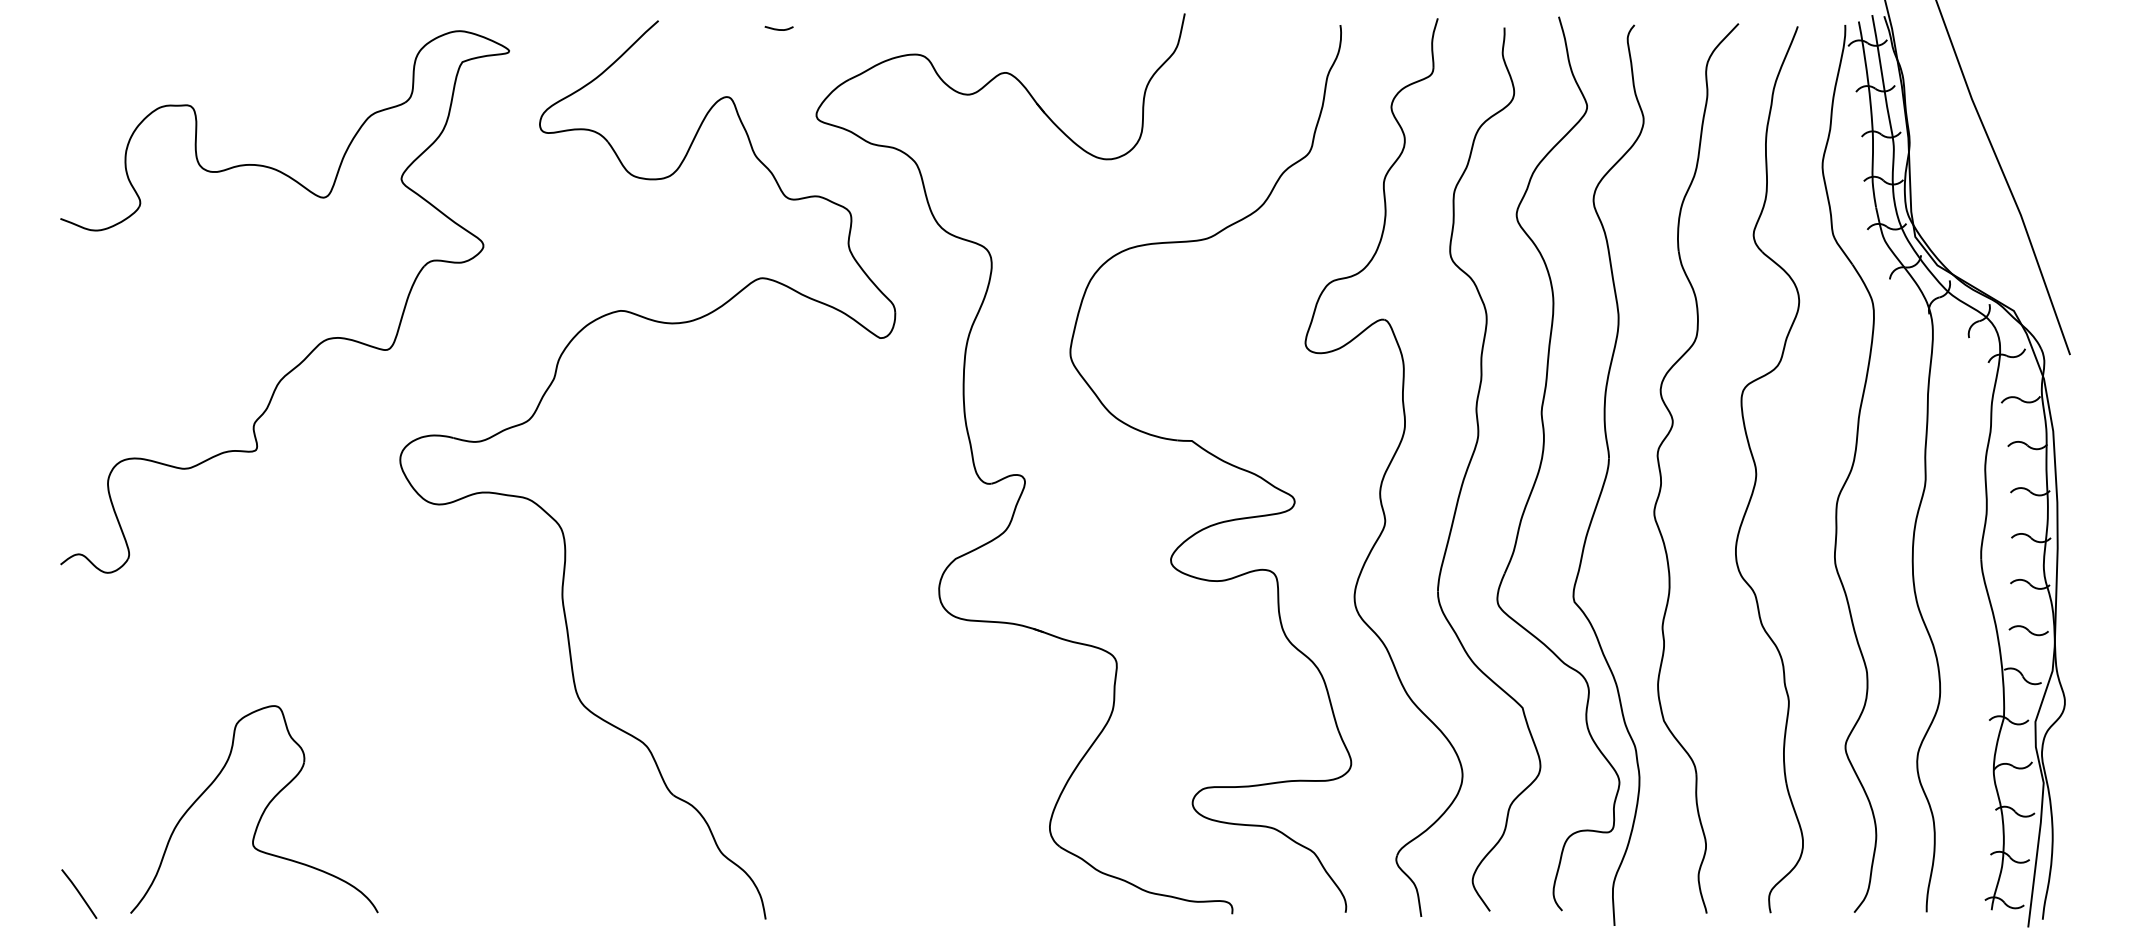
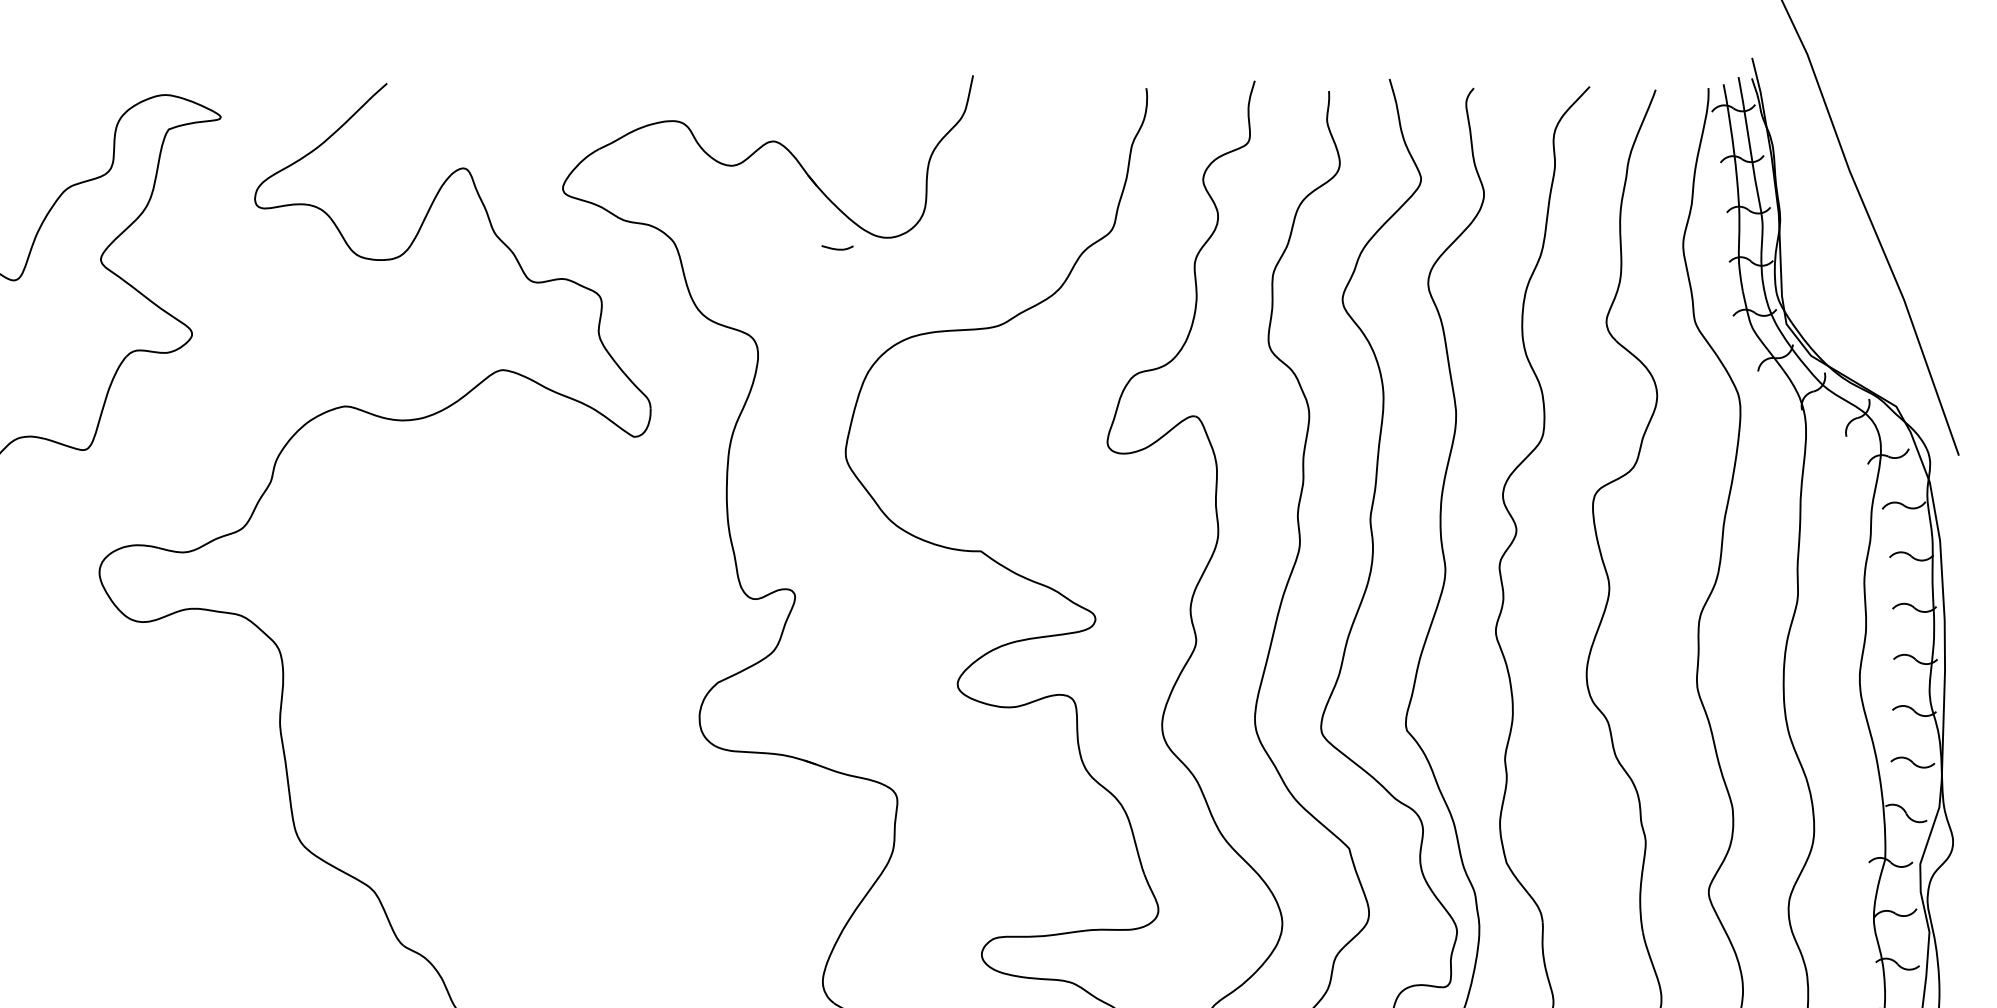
curve: (777, 28) -> (835, 247), moved

